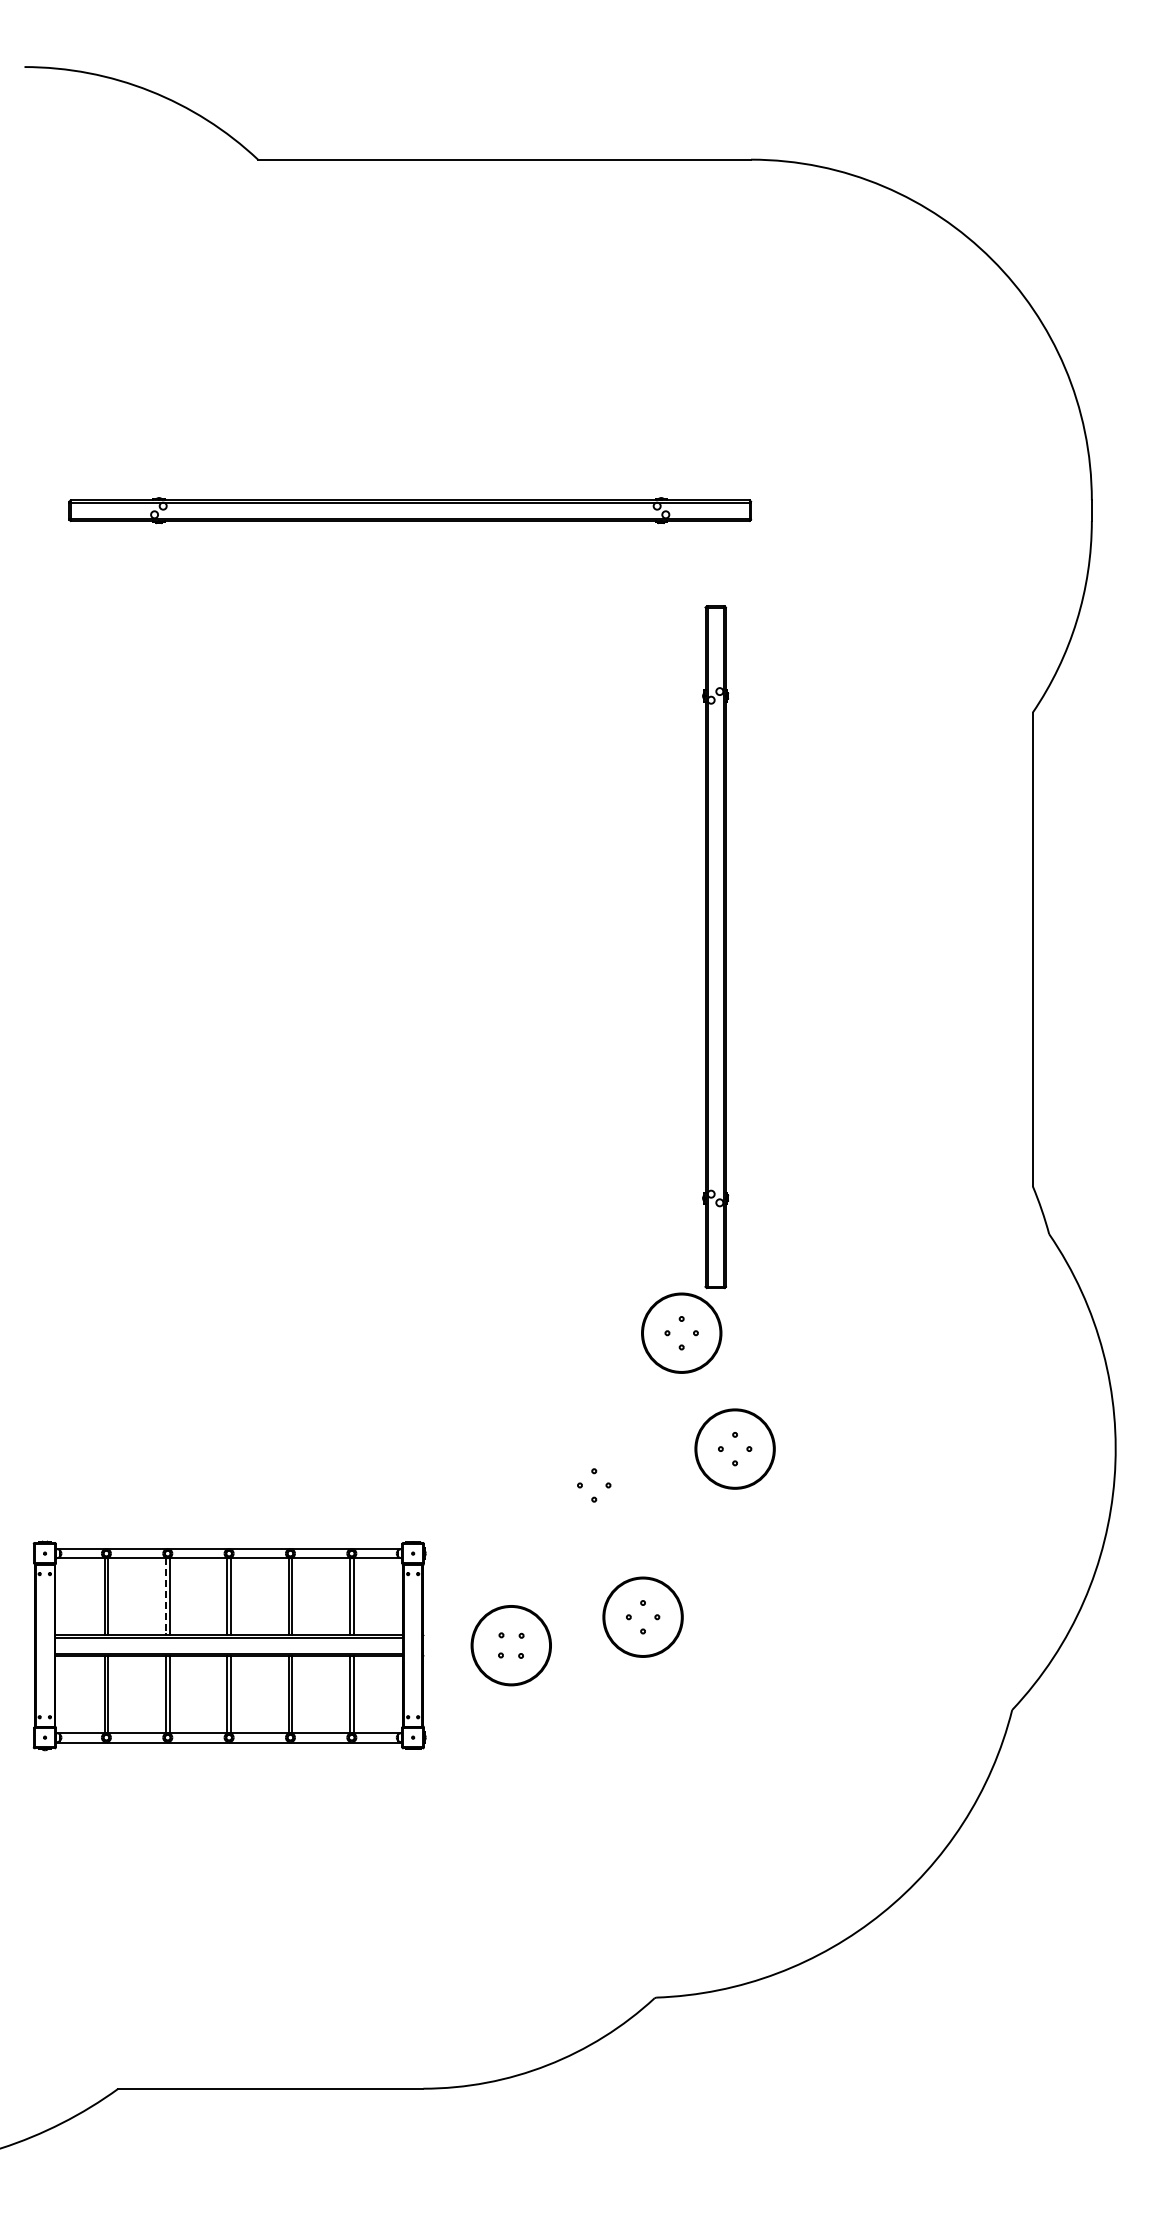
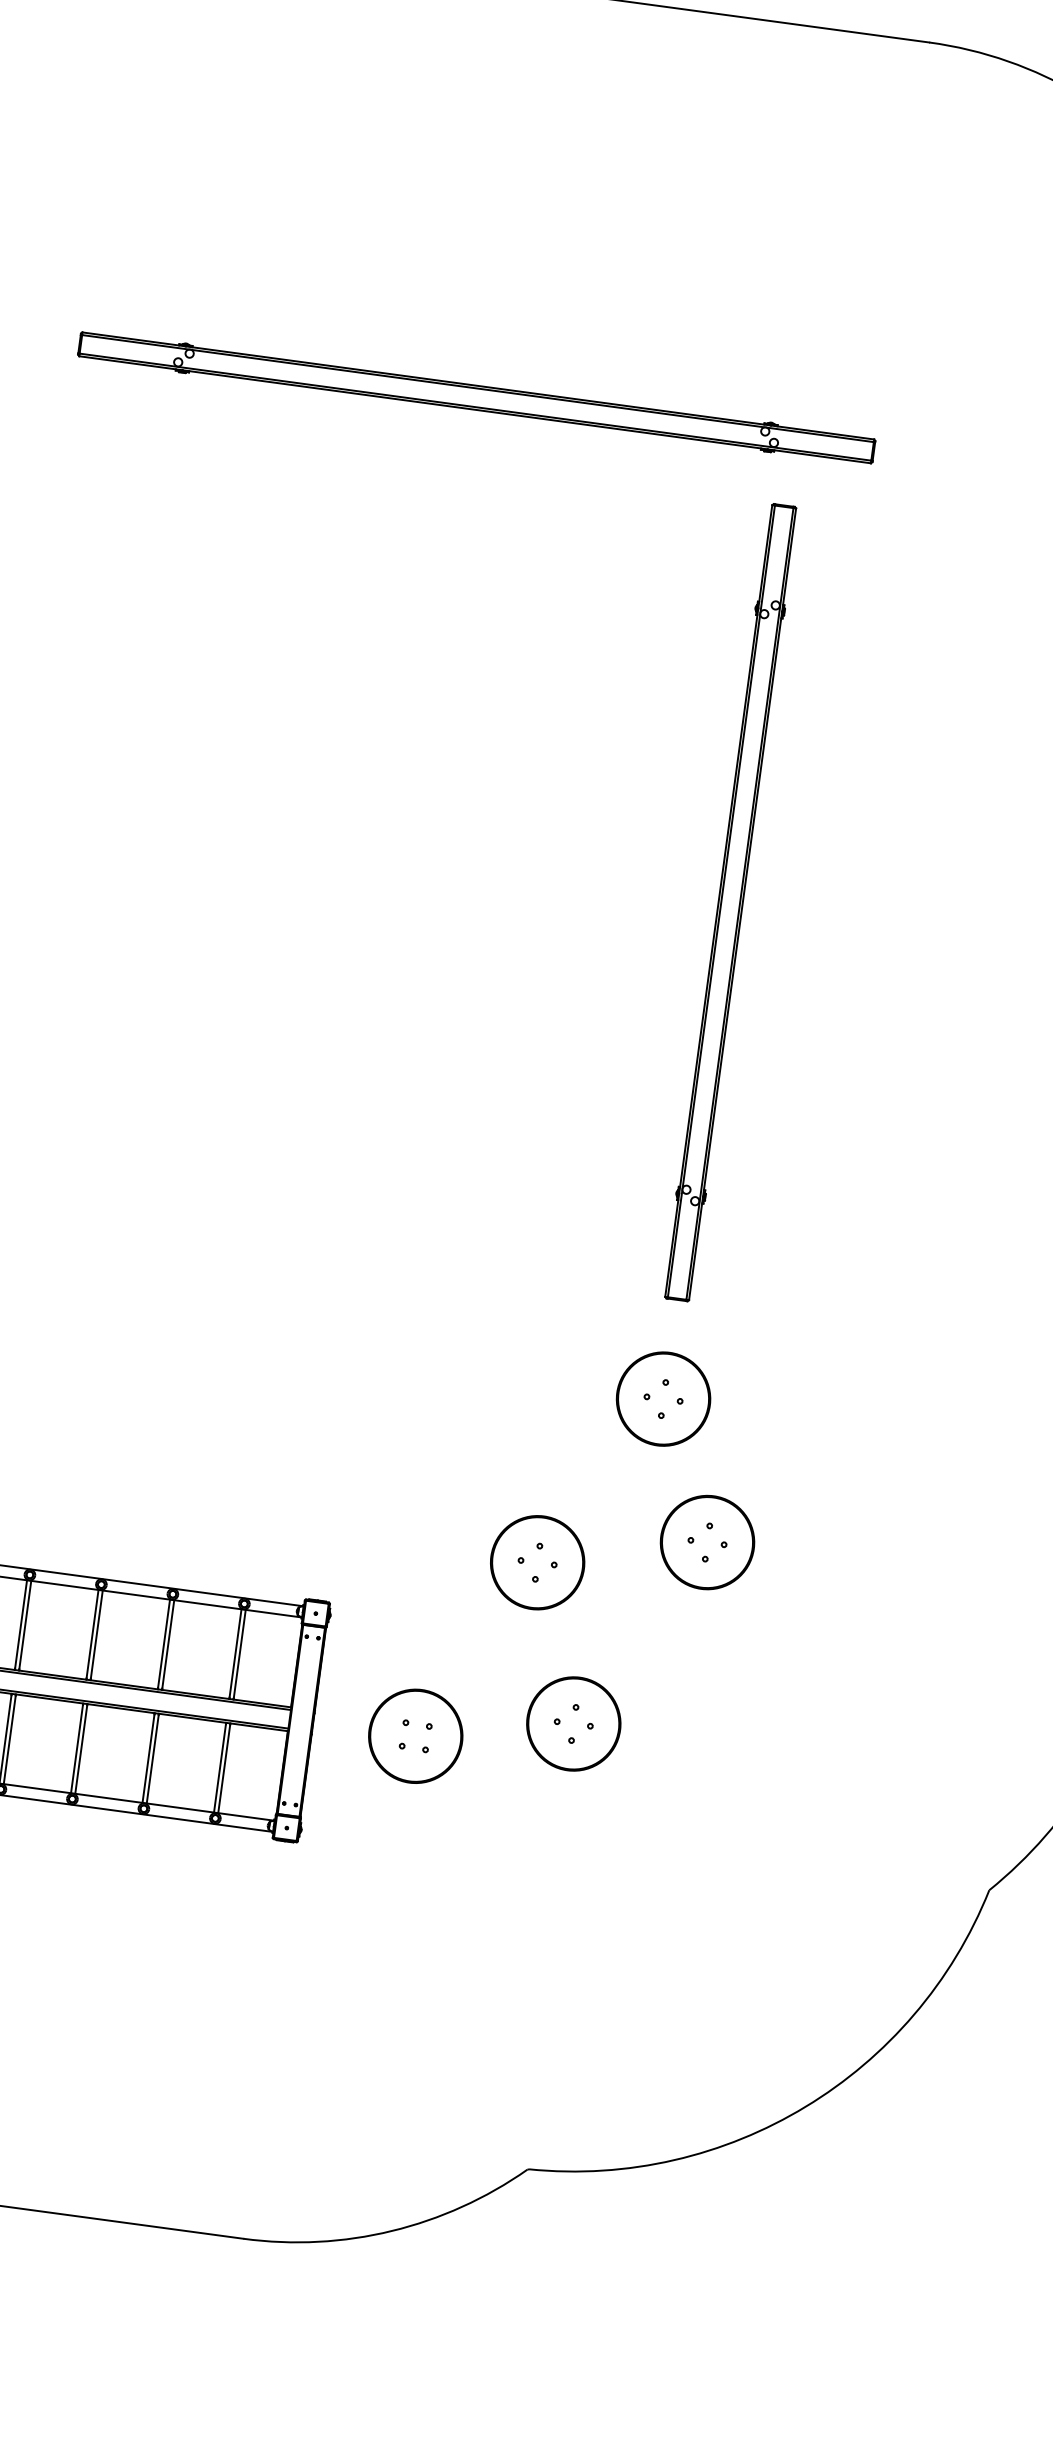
part: (715, 947) -> (730, 902), moved
part: (593, 1485) -> (536, 1562), added
line: (165, 1596) -> (20, 1624), dashed -> solid

